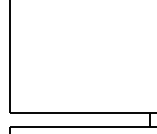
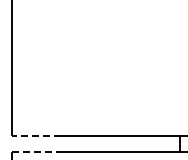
line: (30, 113) -> (36, 135), solid -> dashed
line: (31, 127) -> (37, 152), solid -> dashed

